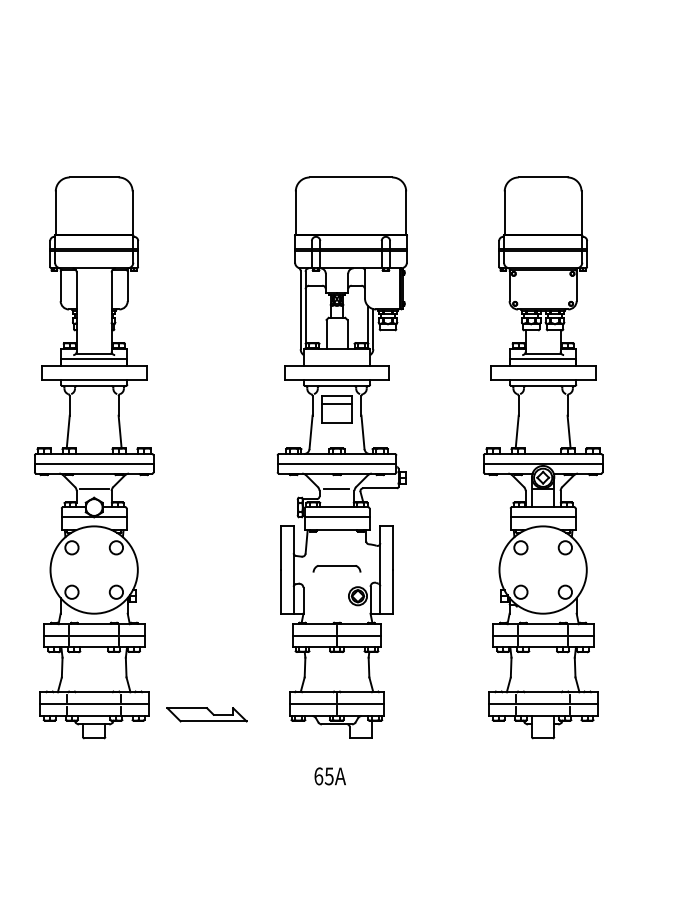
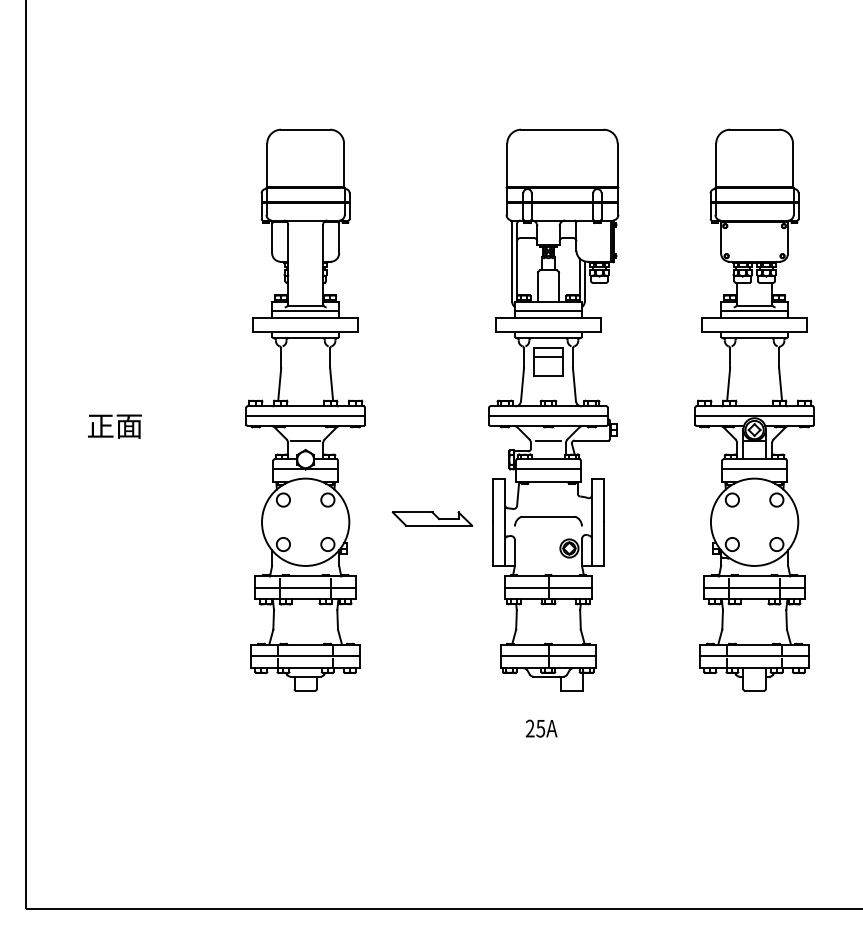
line: (337, 359) -> (548, 311), added
part: (337, 568) -> (548, 520), size x1.43
part: (207, 714) -> (432, 518), moved
text: (318, 776) -> (529, 728), 65A -> 25A

